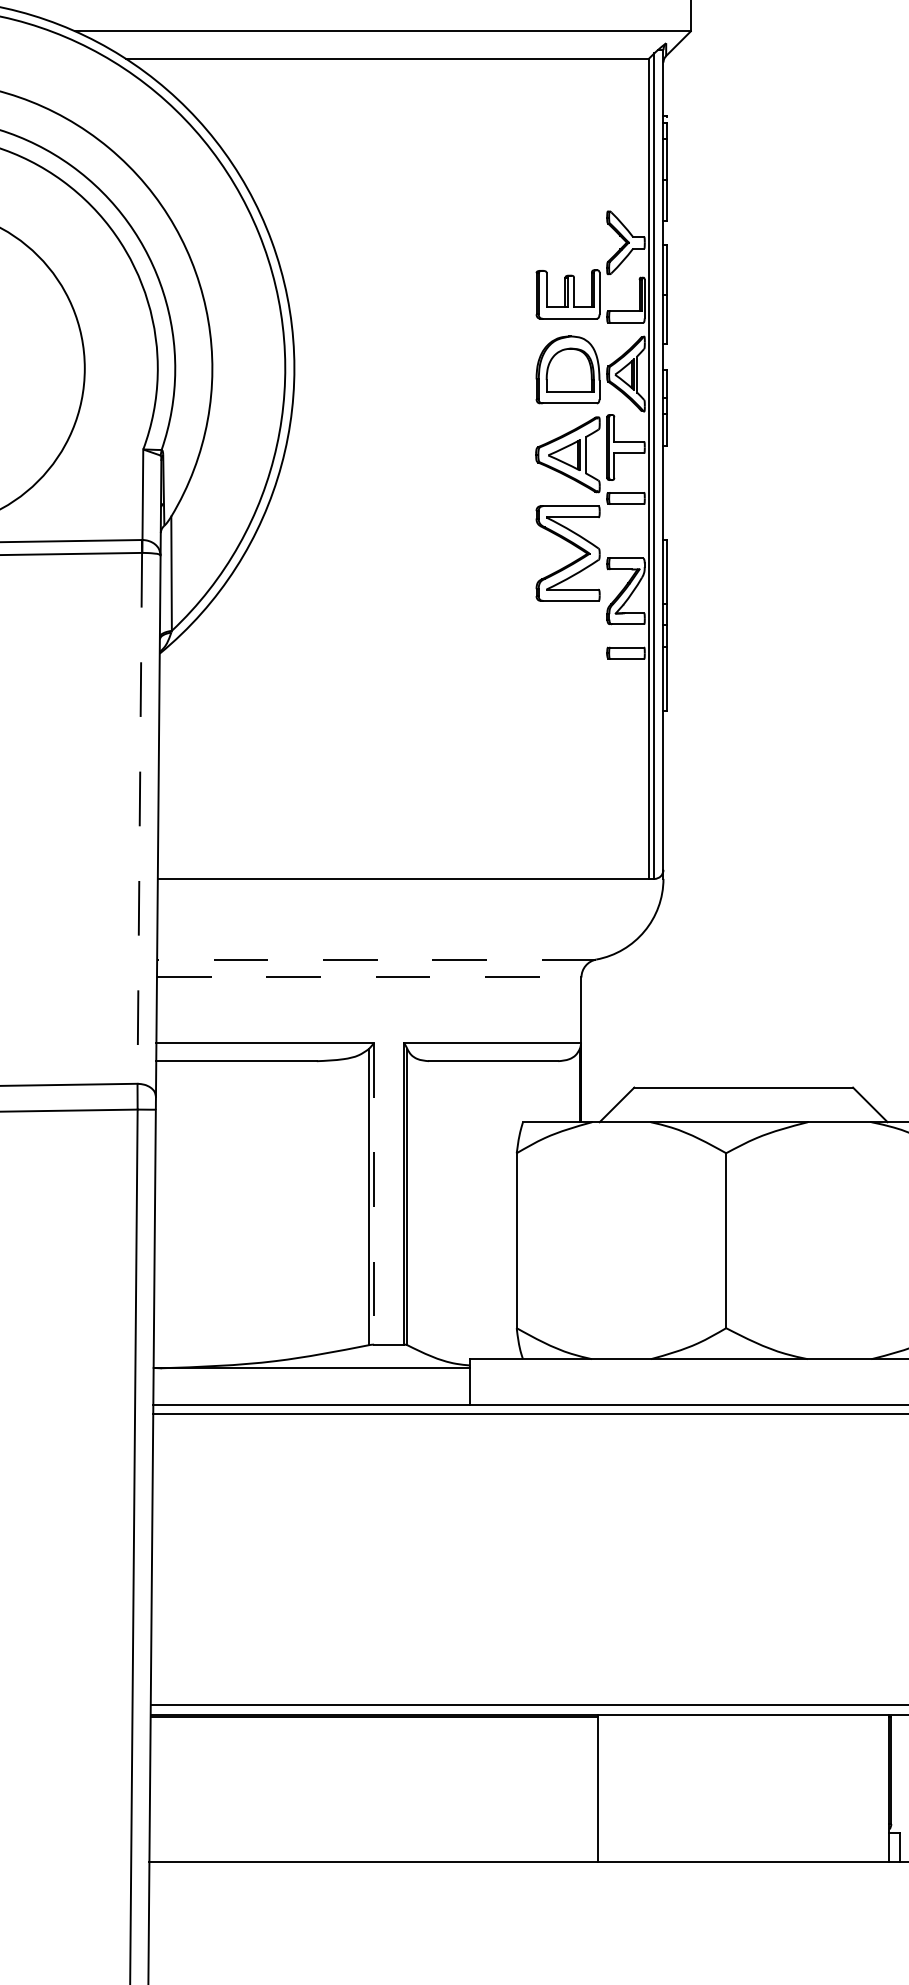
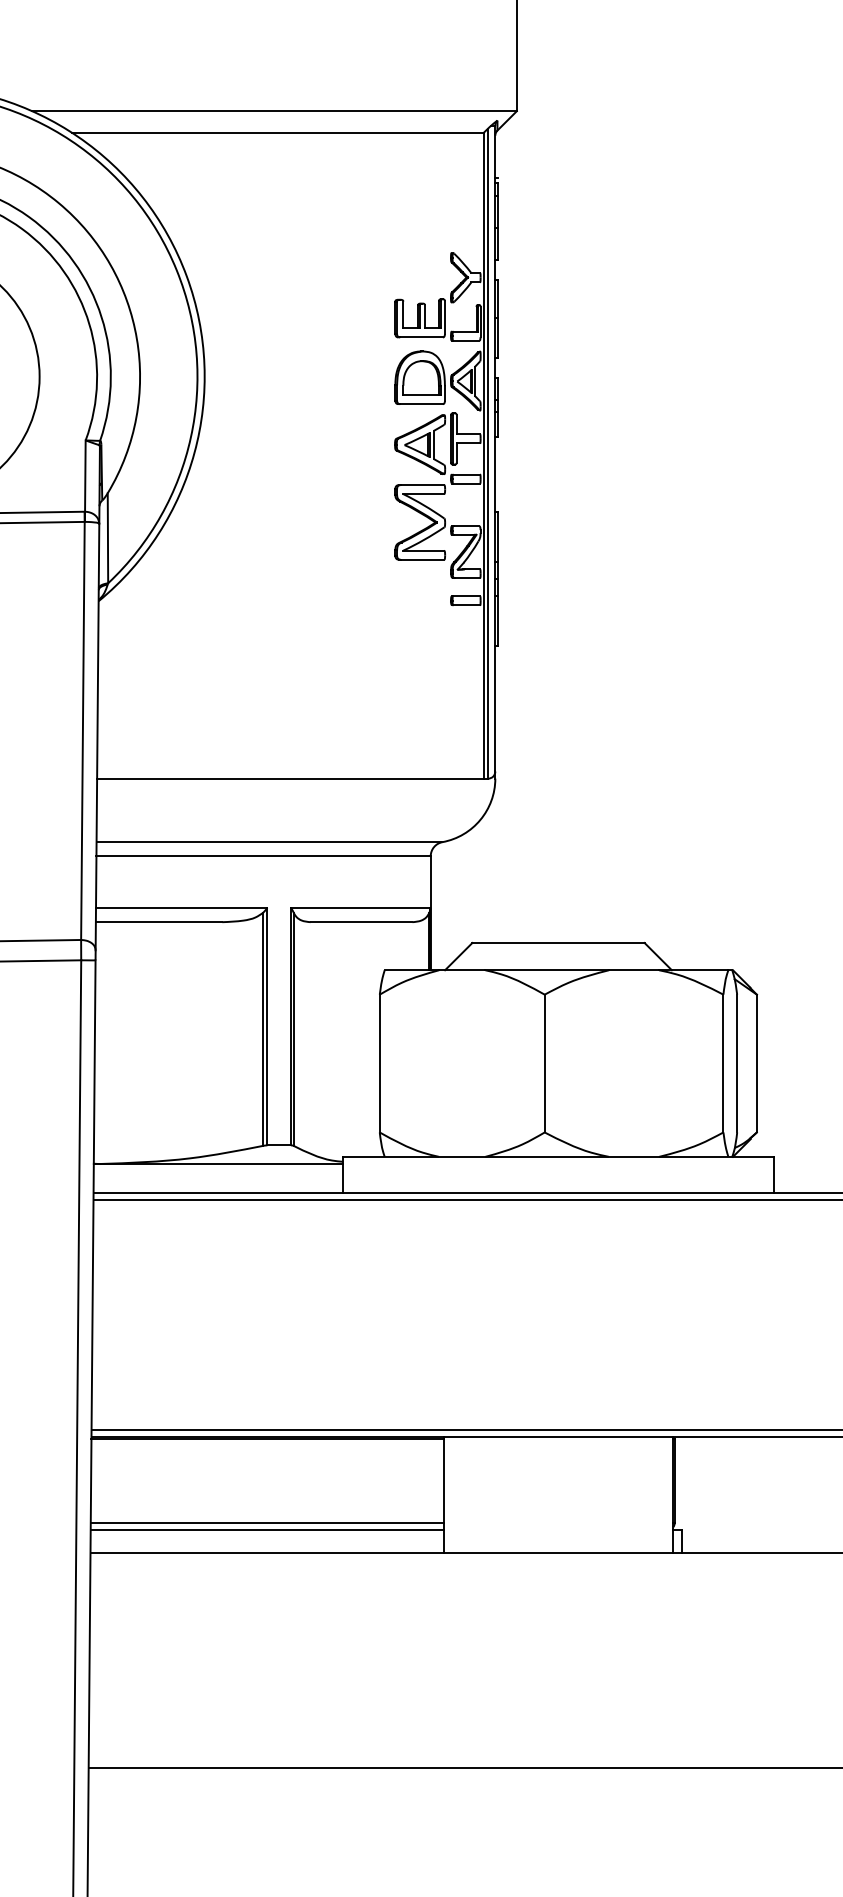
line: (139, 819) -> (82, 731), dashed -> solid
line: (376, 960) -> (269, 842), dashed -> solid
line: (370, 977) -> (264, 856), dashed -> solid
line: (374, 1193) -> (267, 1026), dashed -> solid
line: (372, 1823) -> (266, 1522), added
line: (372, 1833) -> (266, 1530), added

